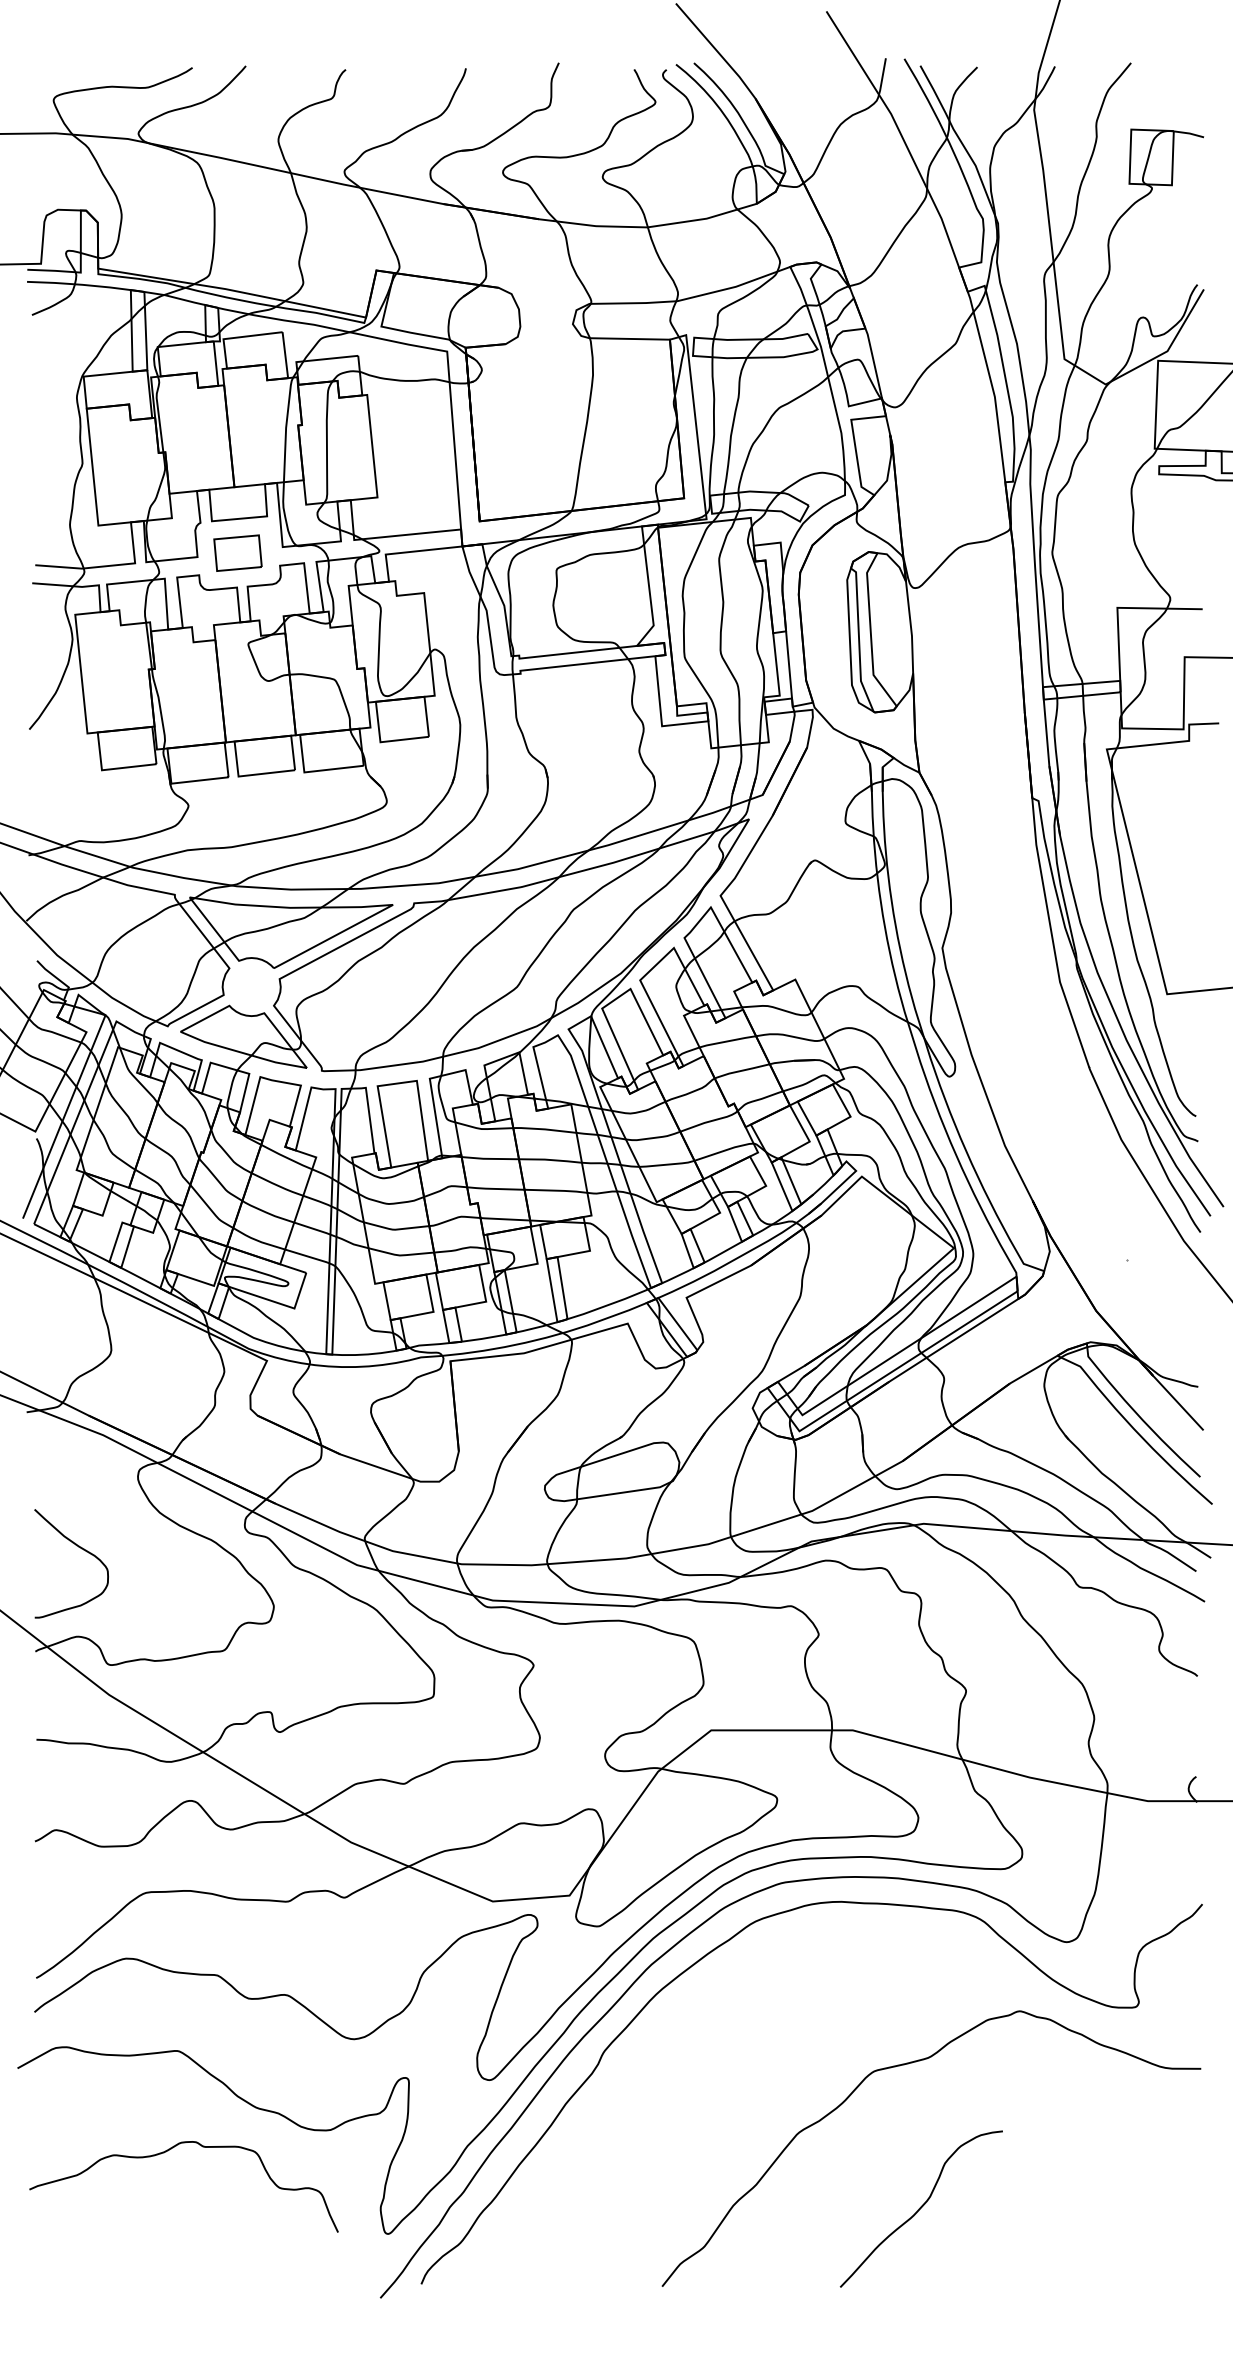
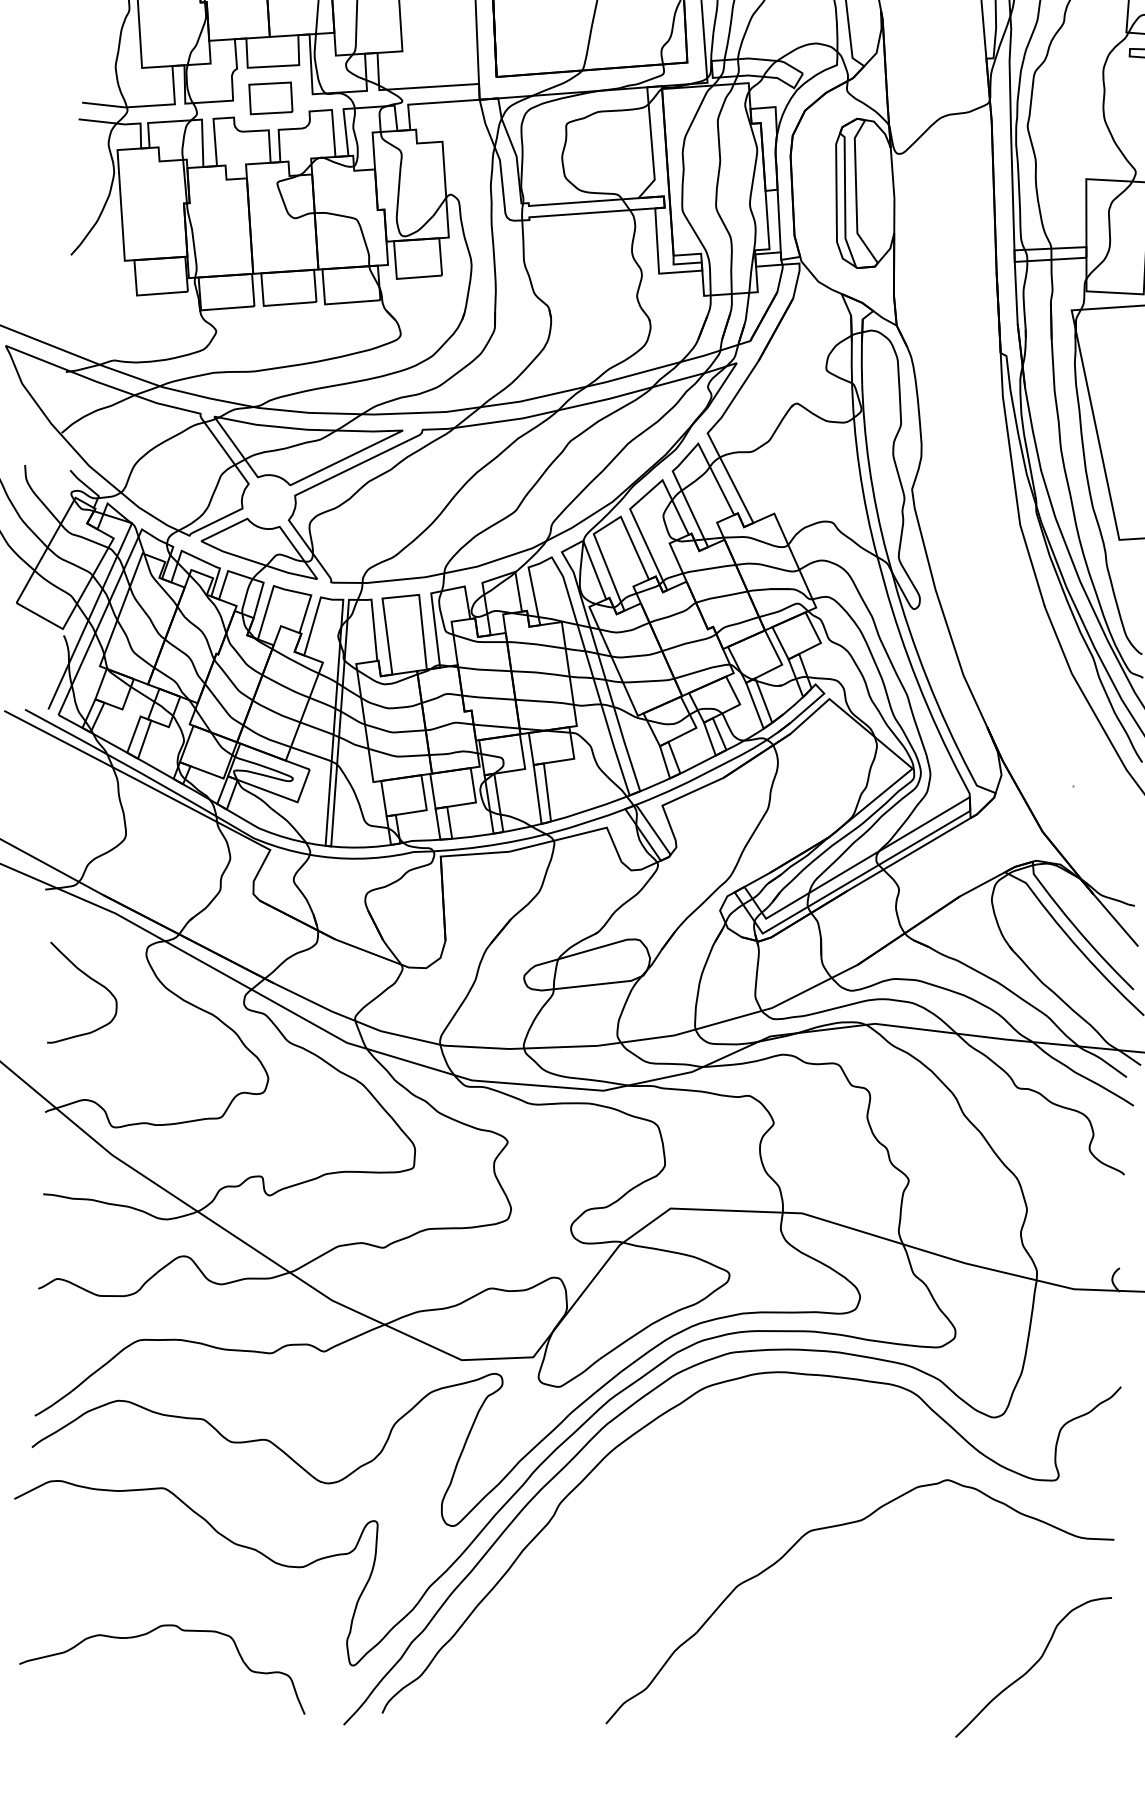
curve: (81, 1549) -> (92, 980), moved
curve: (166, 2152) -> (148, 1634), moved
curve: (920, 2208) -> (1032, 1666), moved

